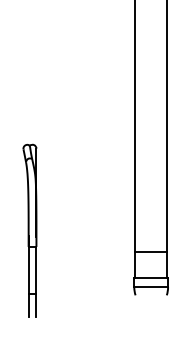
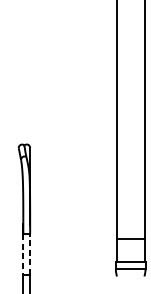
line: (36, 269) -> (30, 253), solid -> dashed
line: (28, 270) -> (23, 254), solid -> dashed

